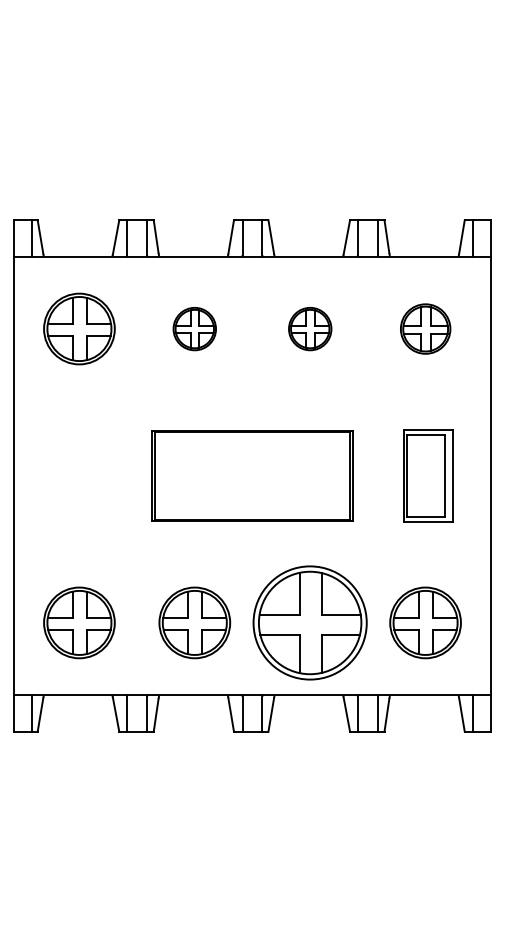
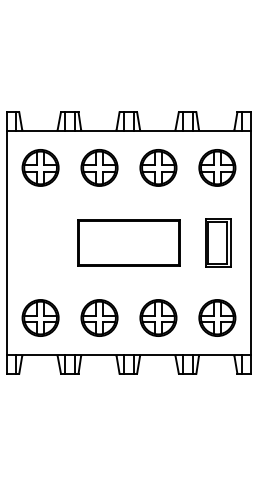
part: (194, 328) -> (99, 167), size x1.67
part: (310, 328) -> (158, 167), size x1.67
part: (425, 328) -> (217, 167), size x1.43
part: (310, 621) -> (158, 317), size x0.62

